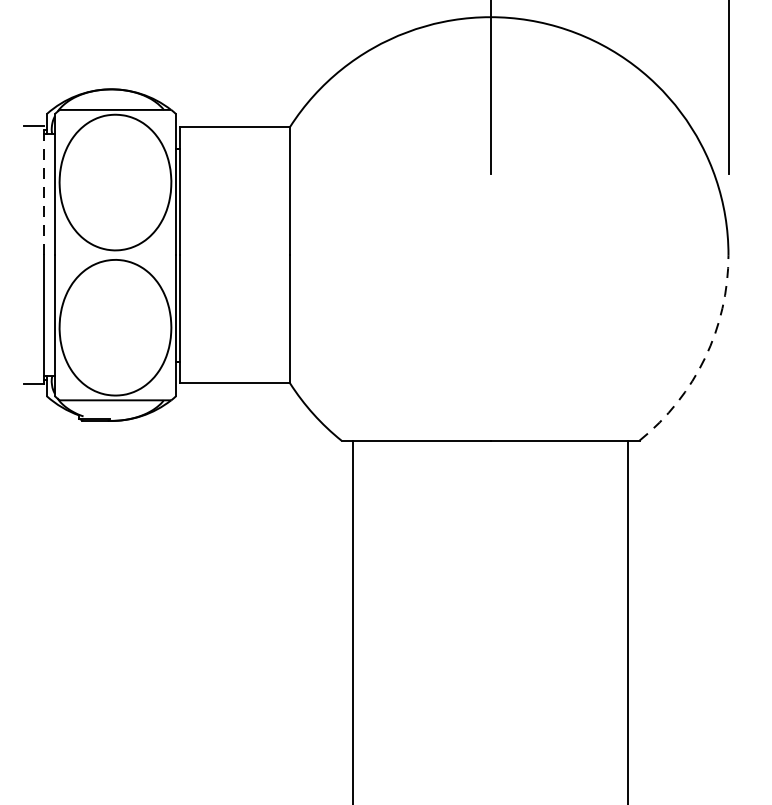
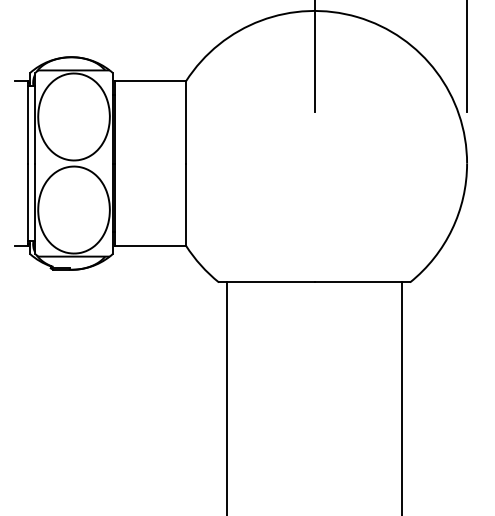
line: (44, 189) -> (28, 121), dashed -> solid
arc: (705, 358) -> (452, 229), dashed -> solid

